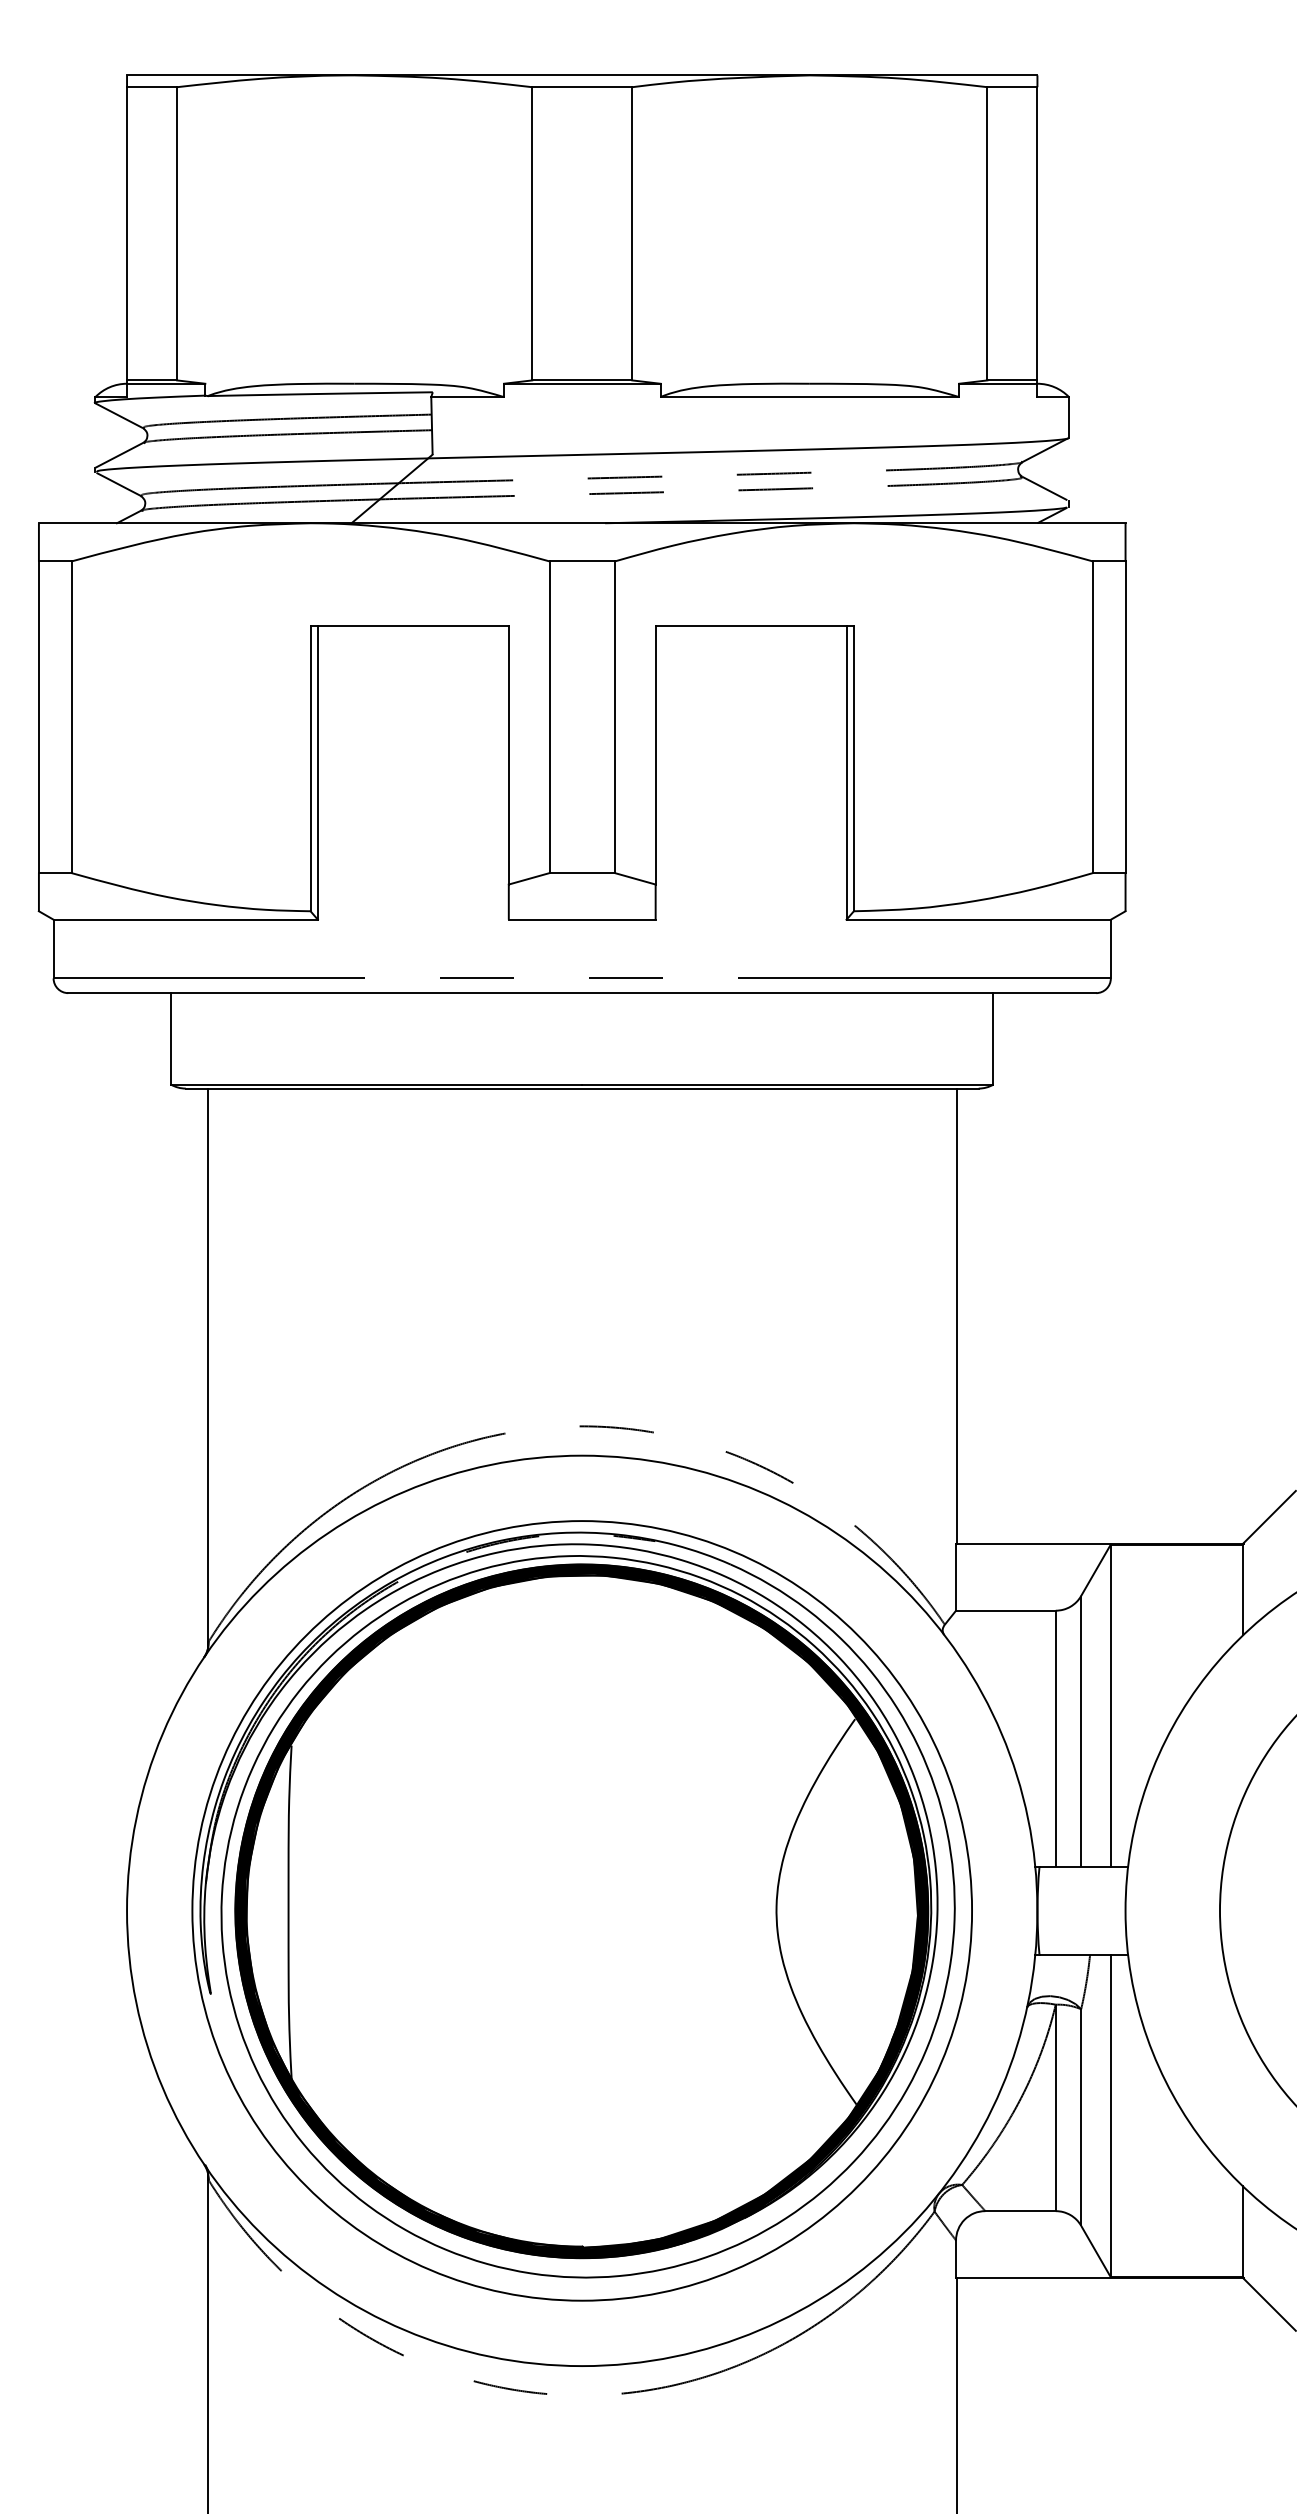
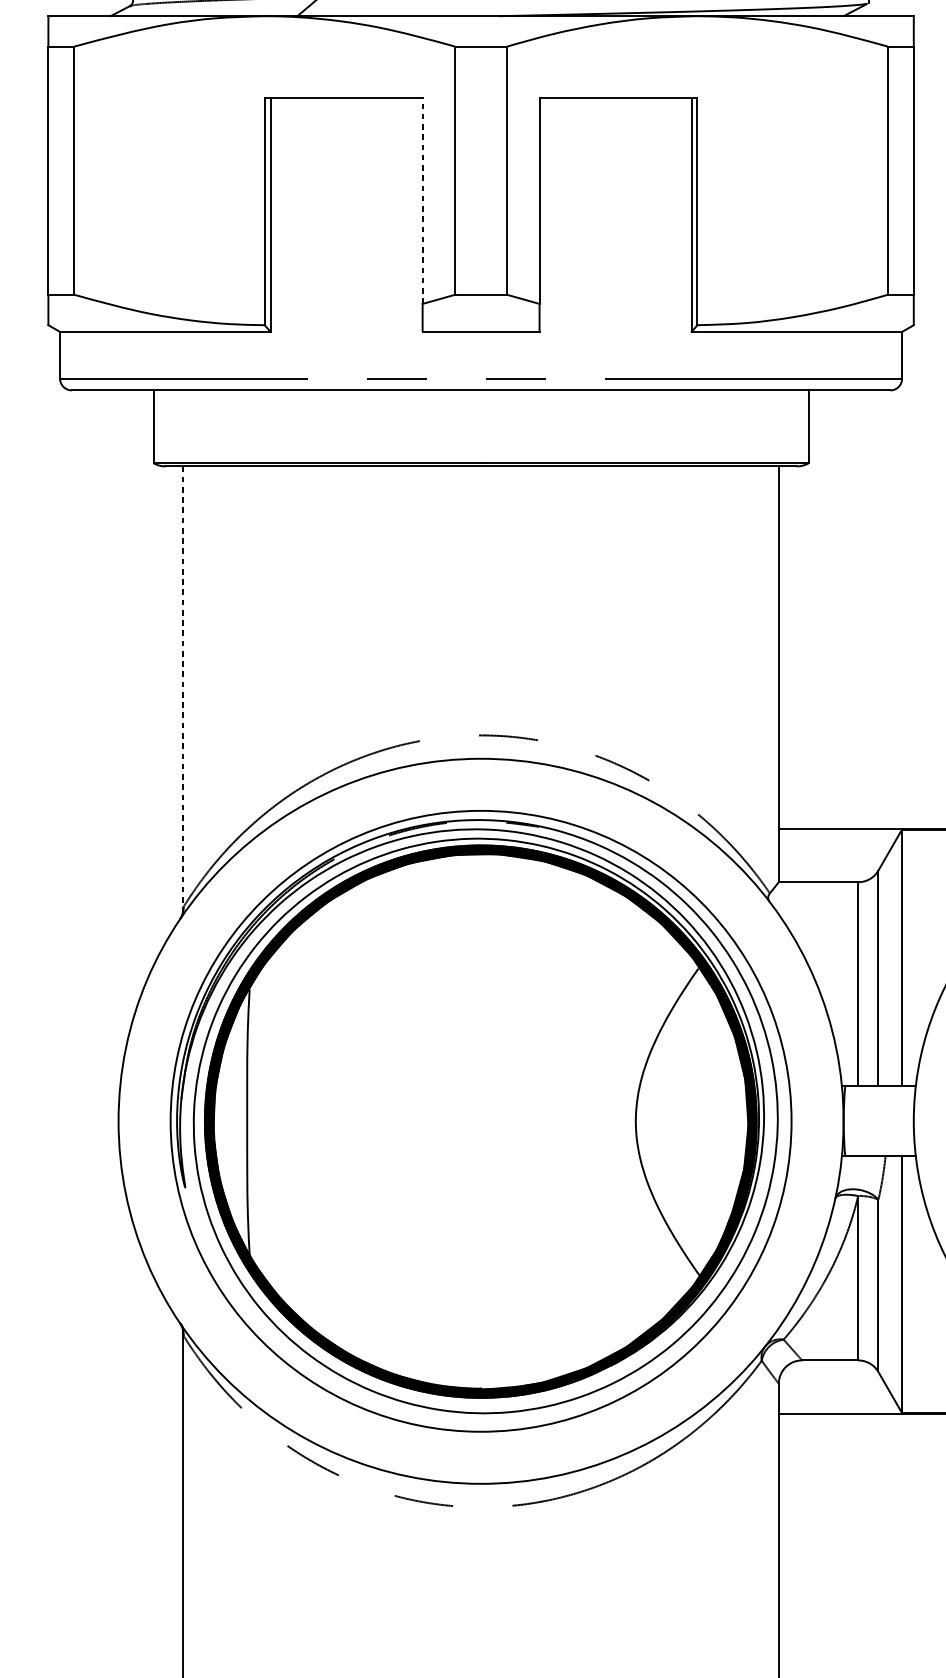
line: (508, 754) -> (422, 200), solid -> dashed
line: (207, 1368) -> (182, 689), solid -> dashed

